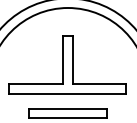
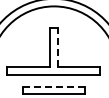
line: (72, 59) -> (57, 47), solid -> dashed
line: (67, 108) -> (53, 86), solid -> dashed

